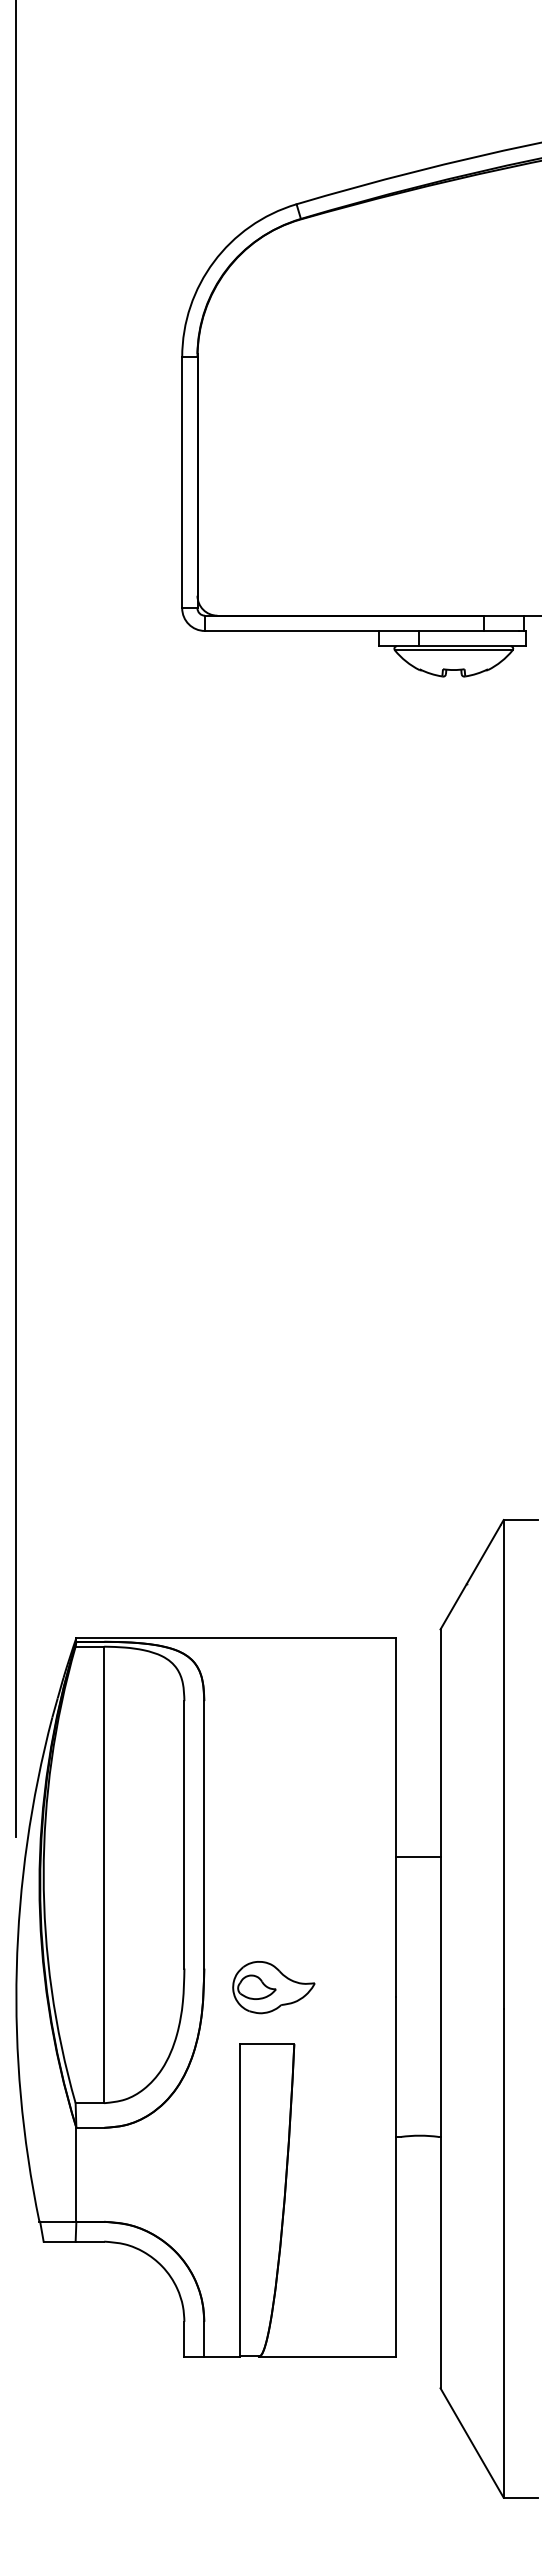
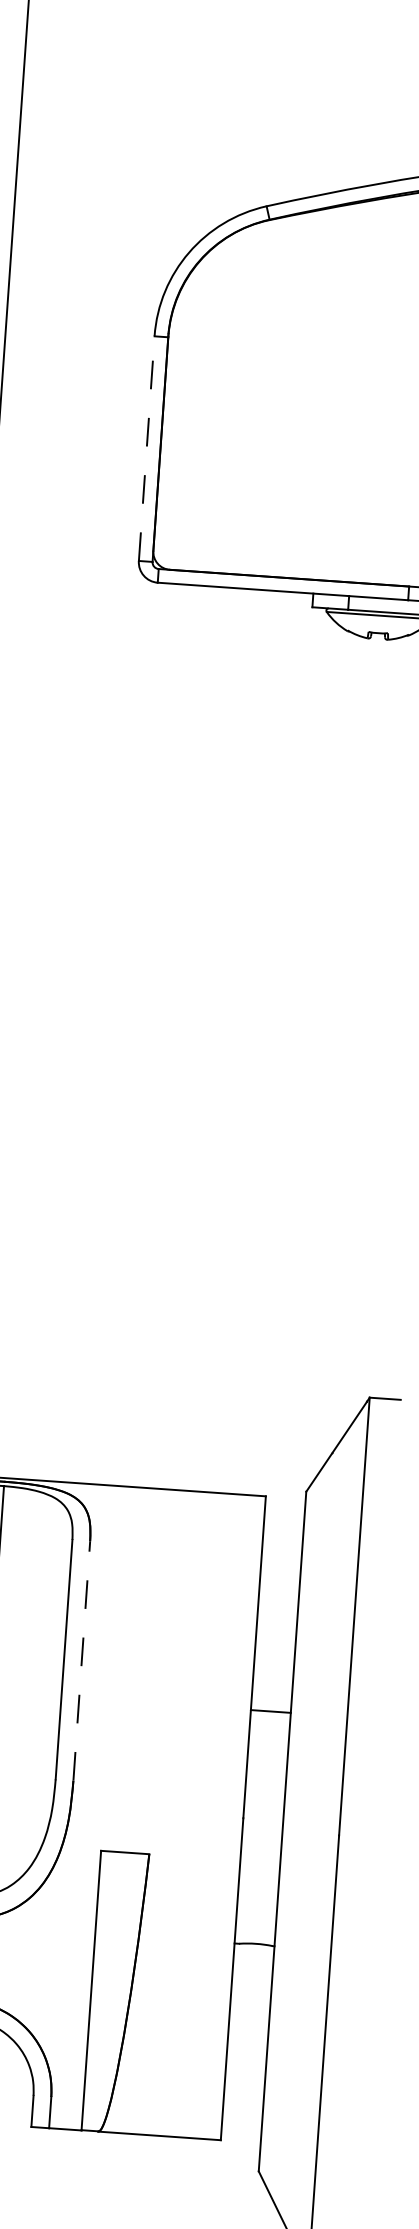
line: (182, 482) -> (147, 448), solid -> dashed
line: (204, 1834) -> (82, 1660), solid -> dashed
line: (417, 1857) -> (270, 1711), moved
part: (273, 1987) -> (134, 1801), removed

